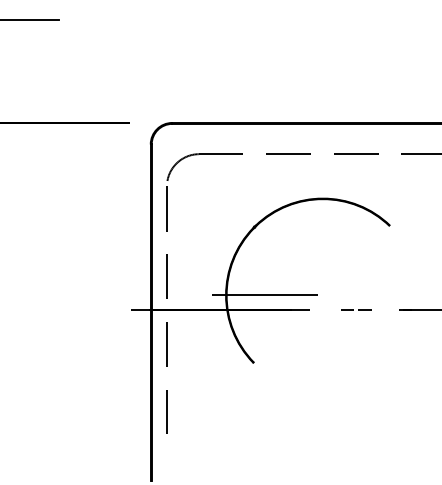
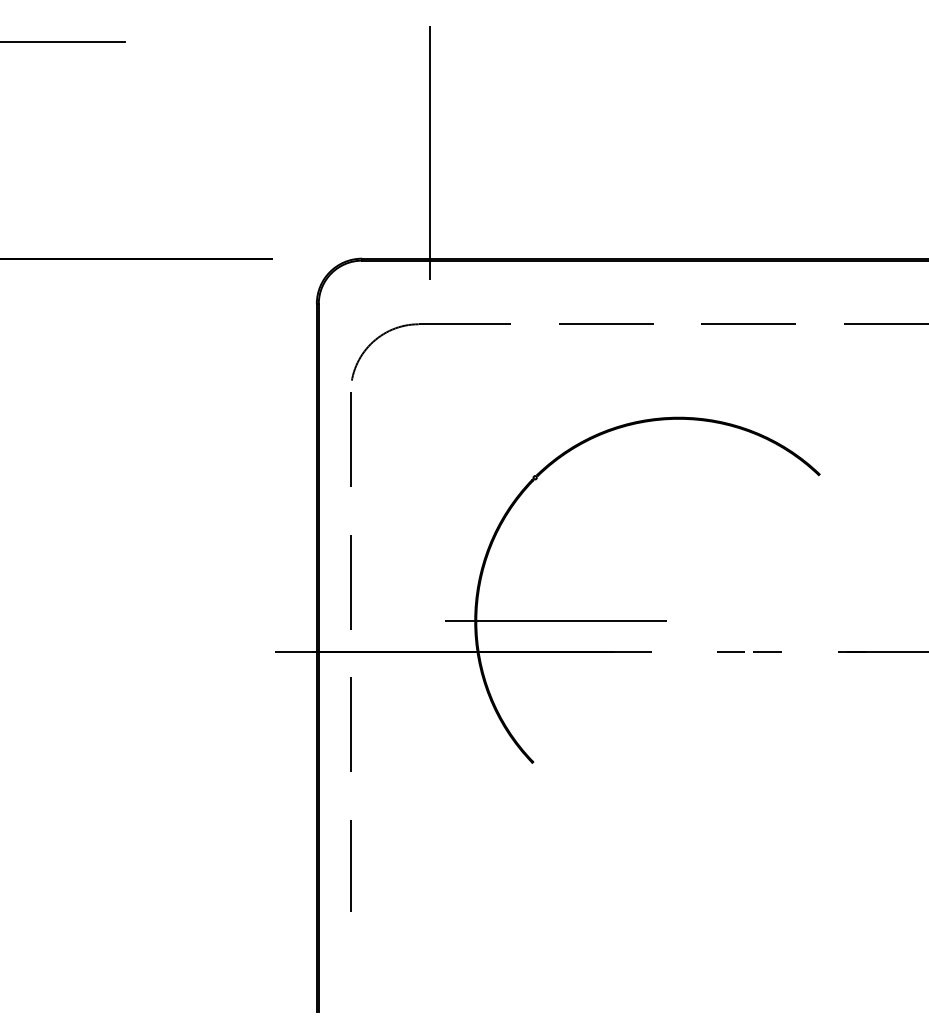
line: (204, 72) -> (429, 152), added

